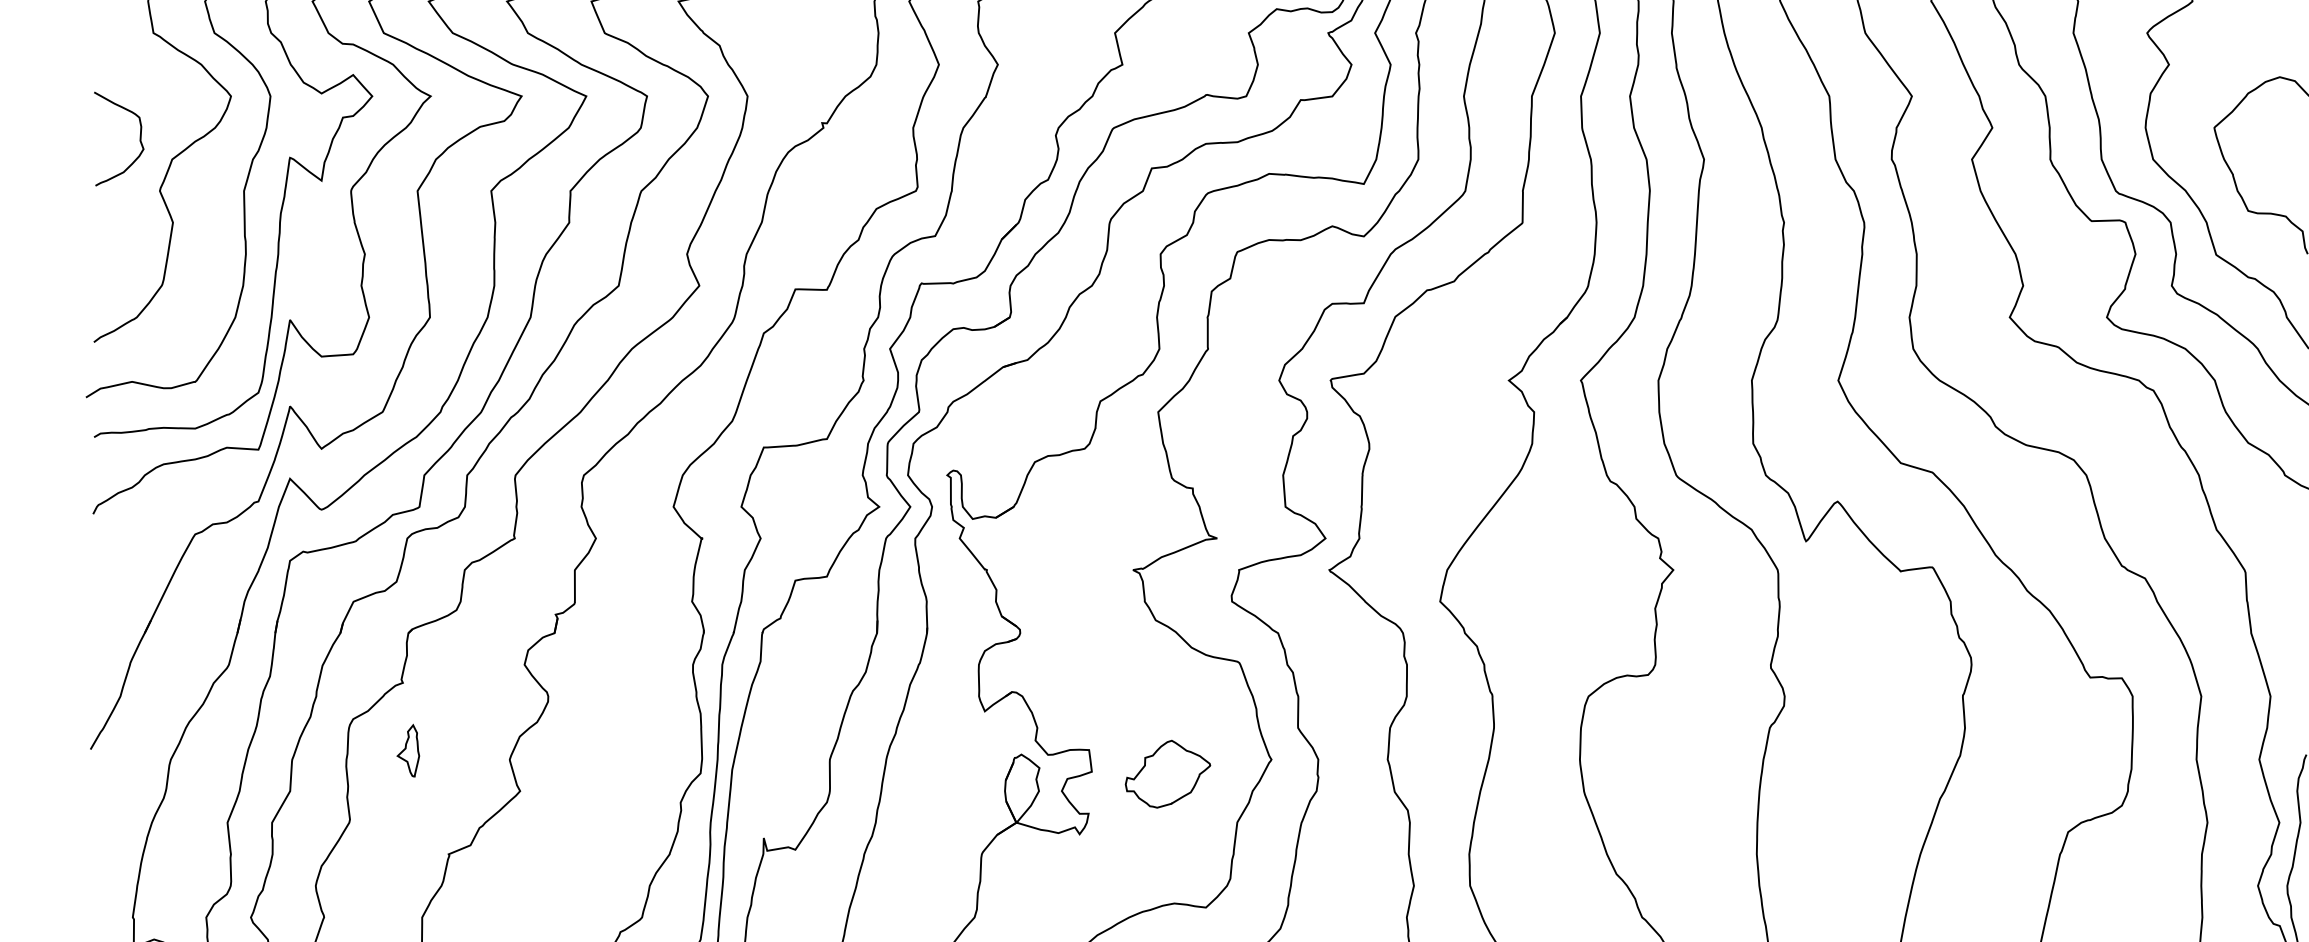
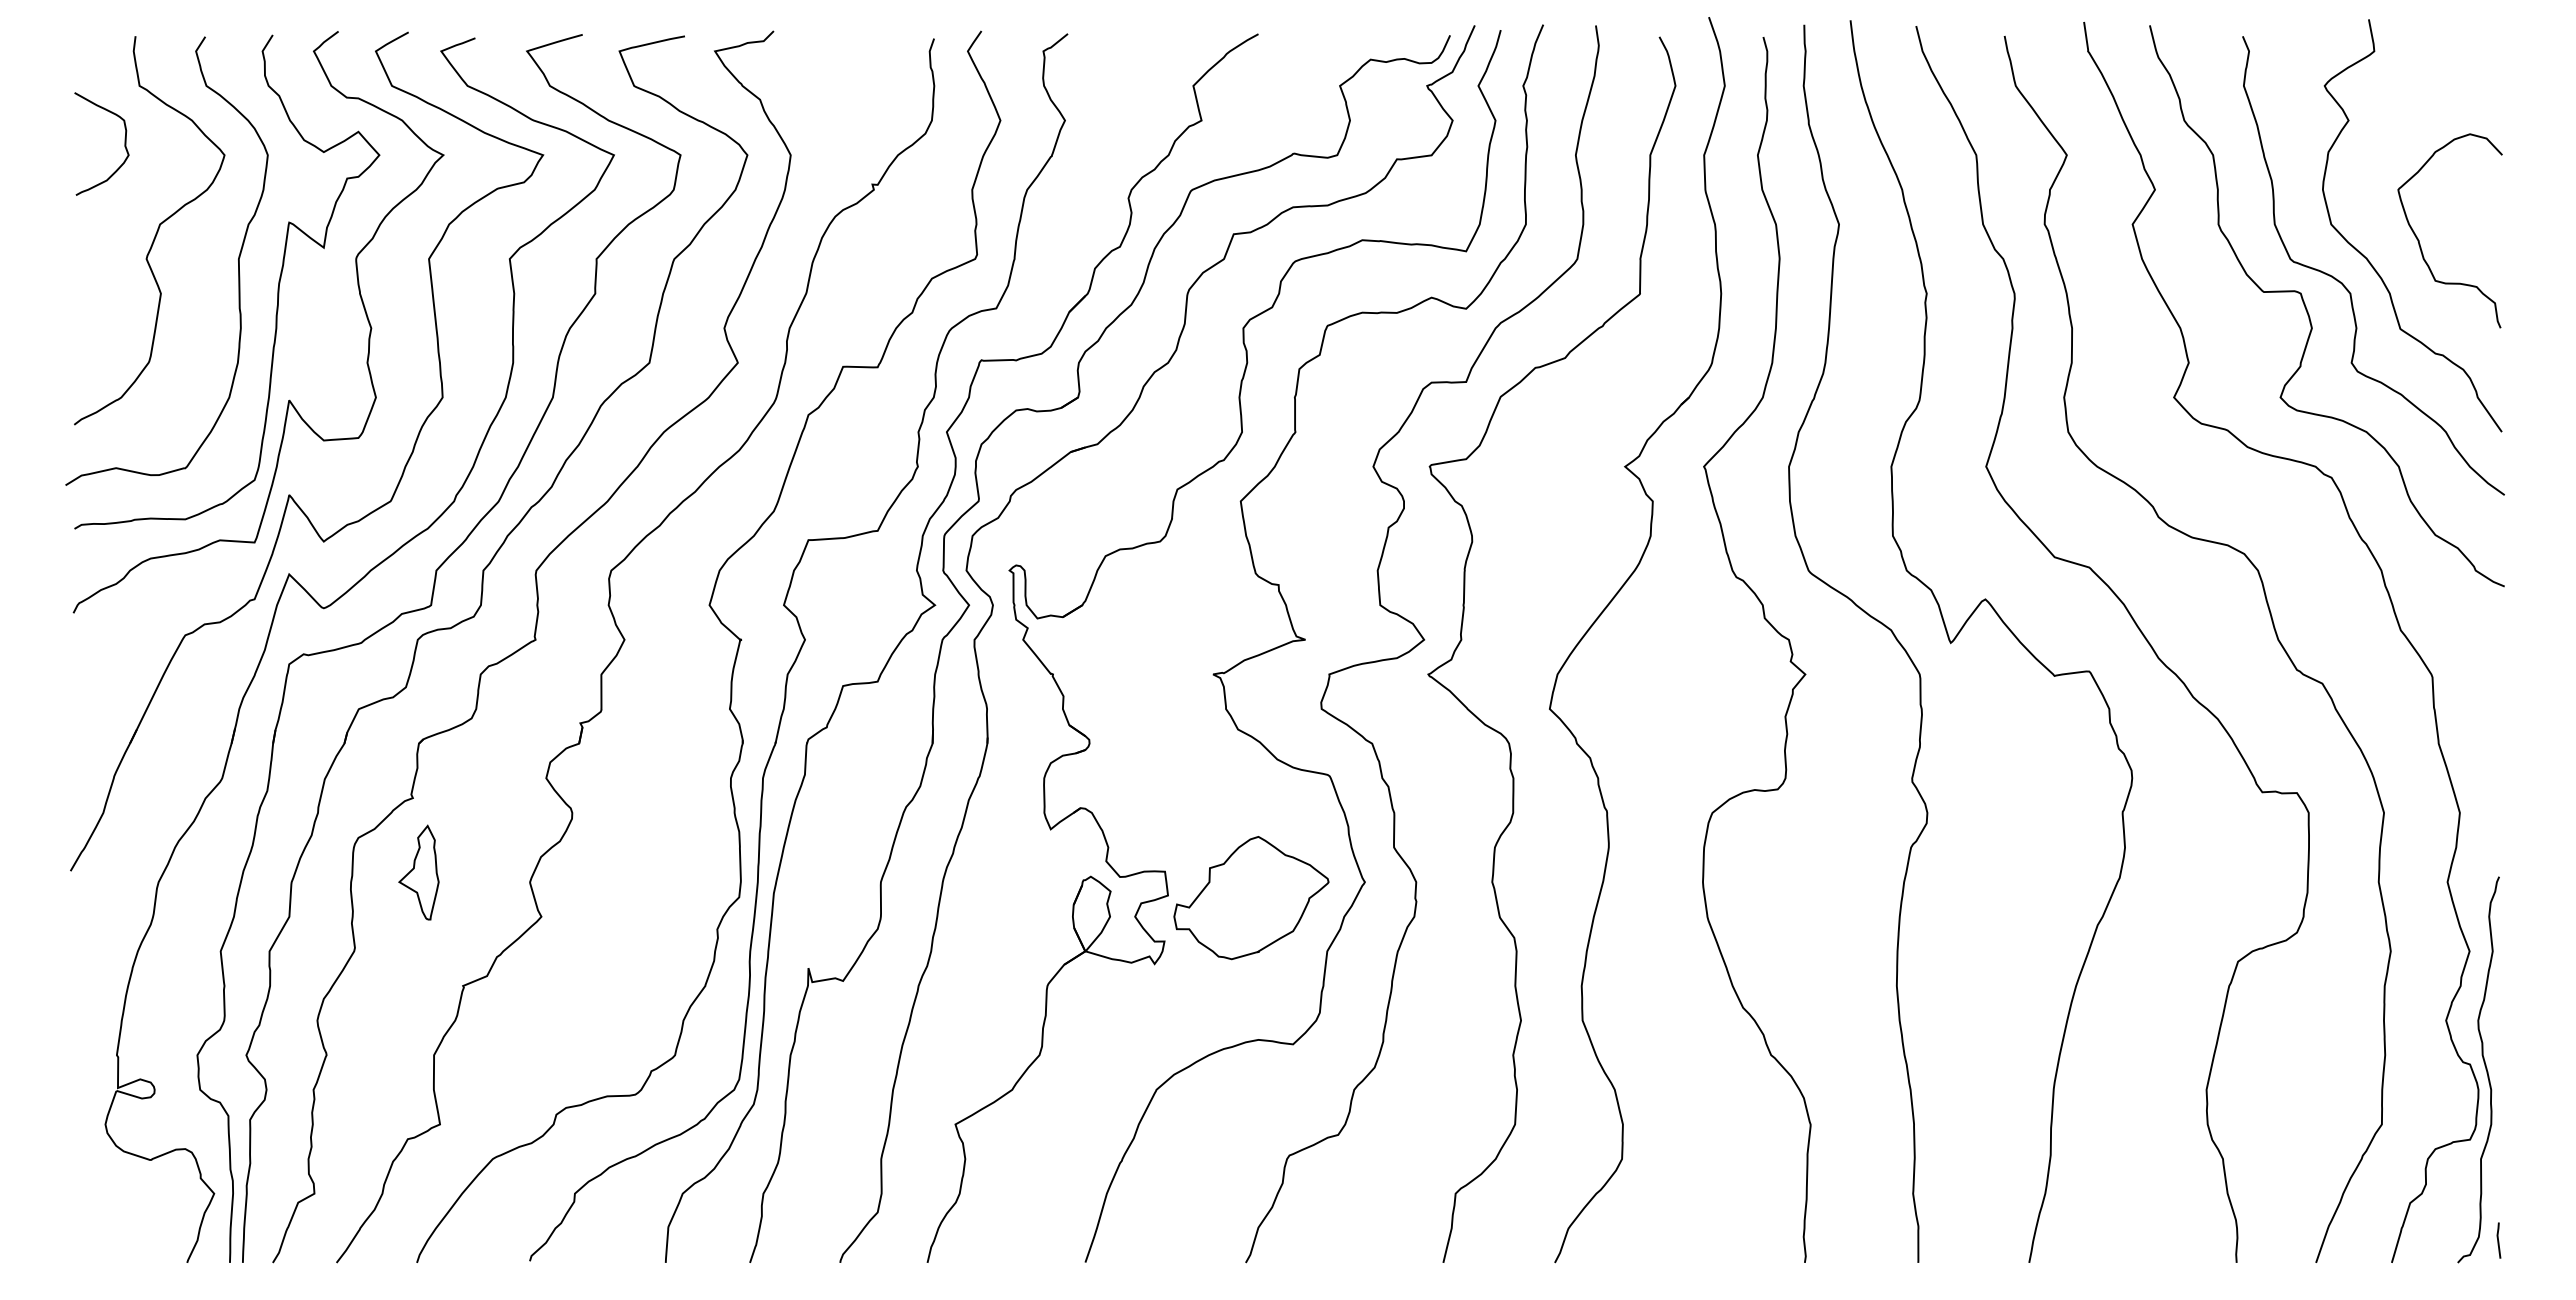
curve: (139, 138) -> (124, 143), moved
part: (407, 750) -> (418, 872), size x1.67
part: (1168, 774) -> (1251, 898), size x1.67

